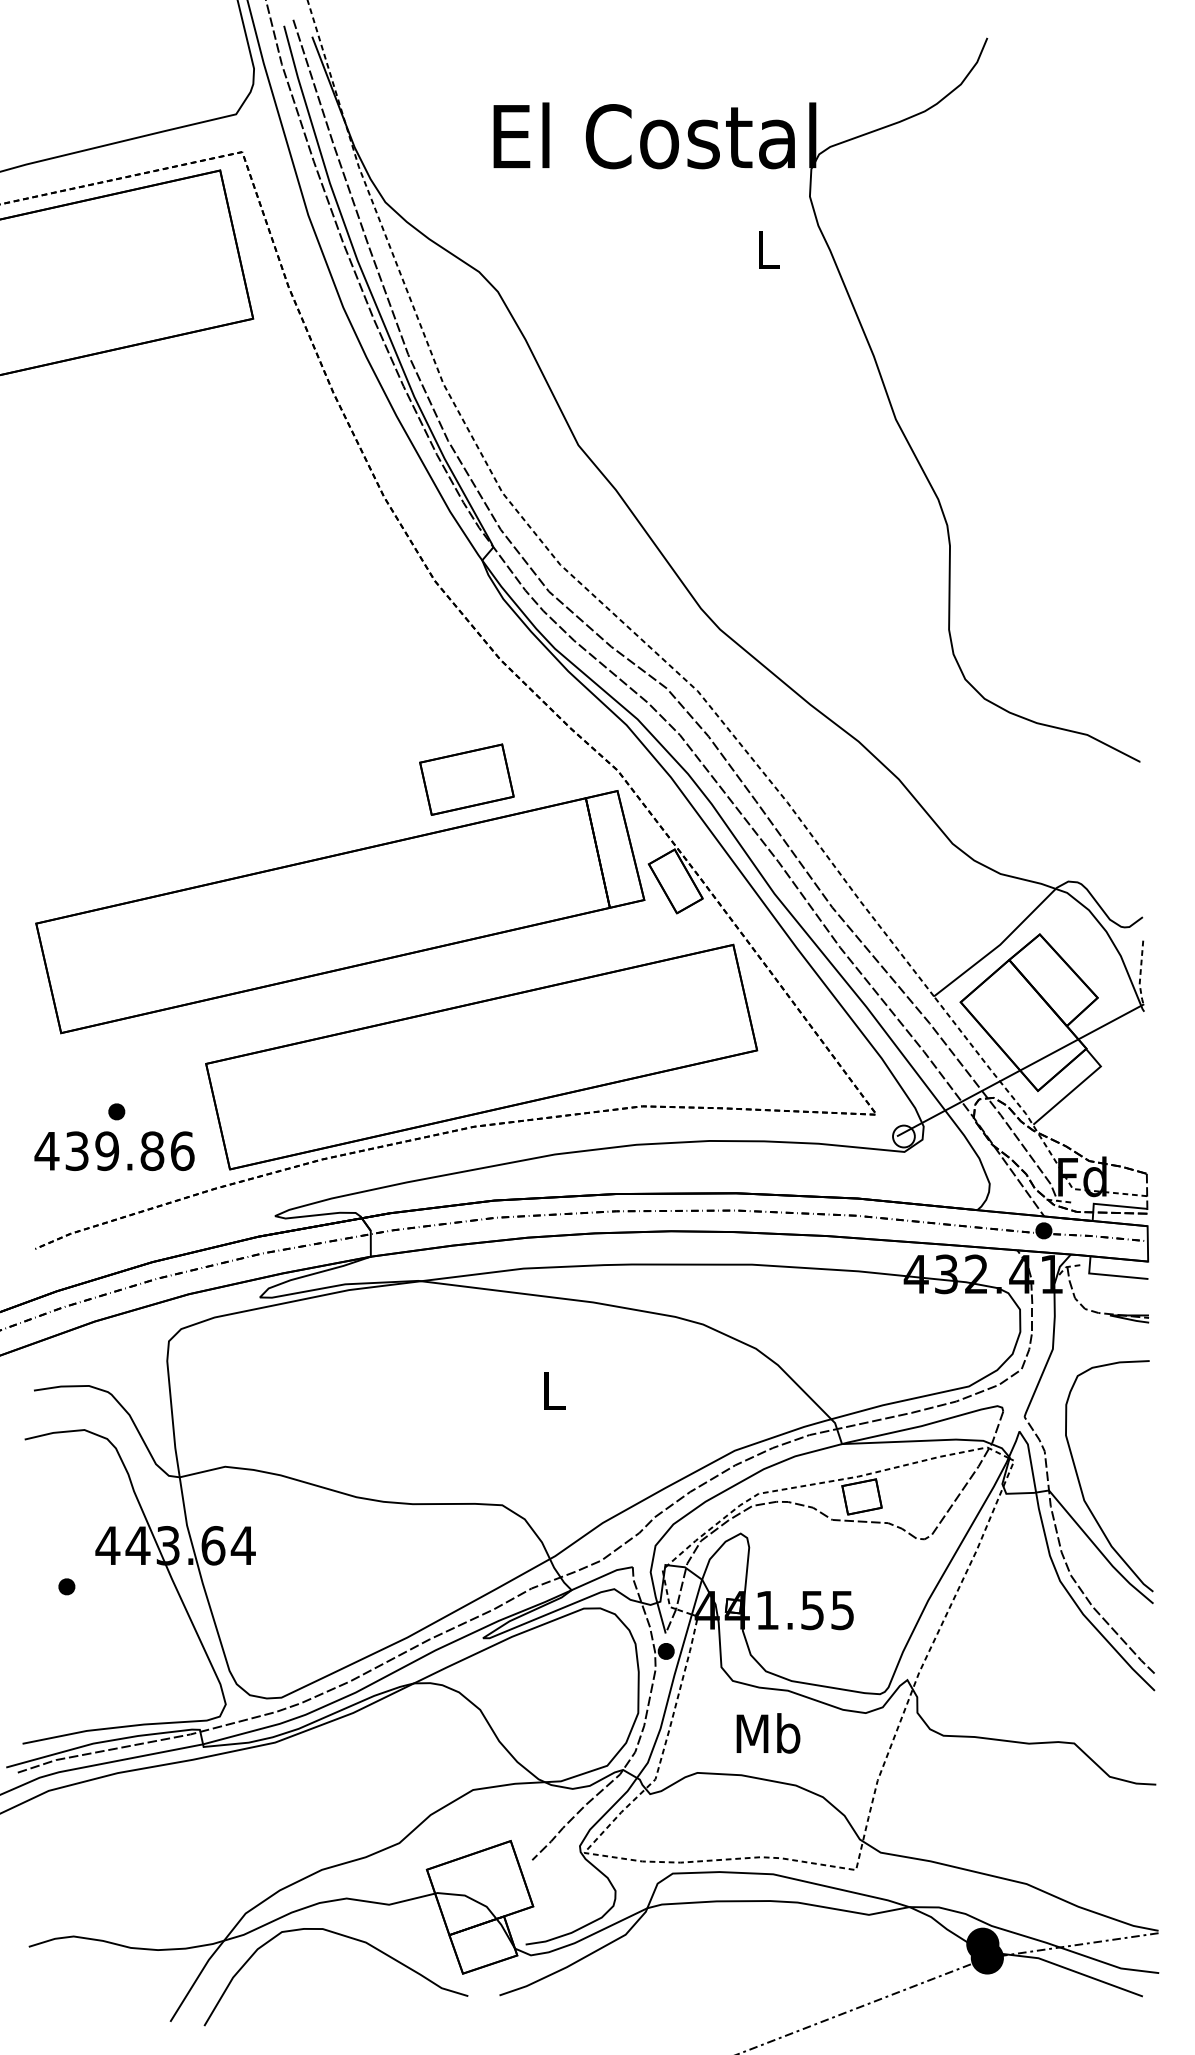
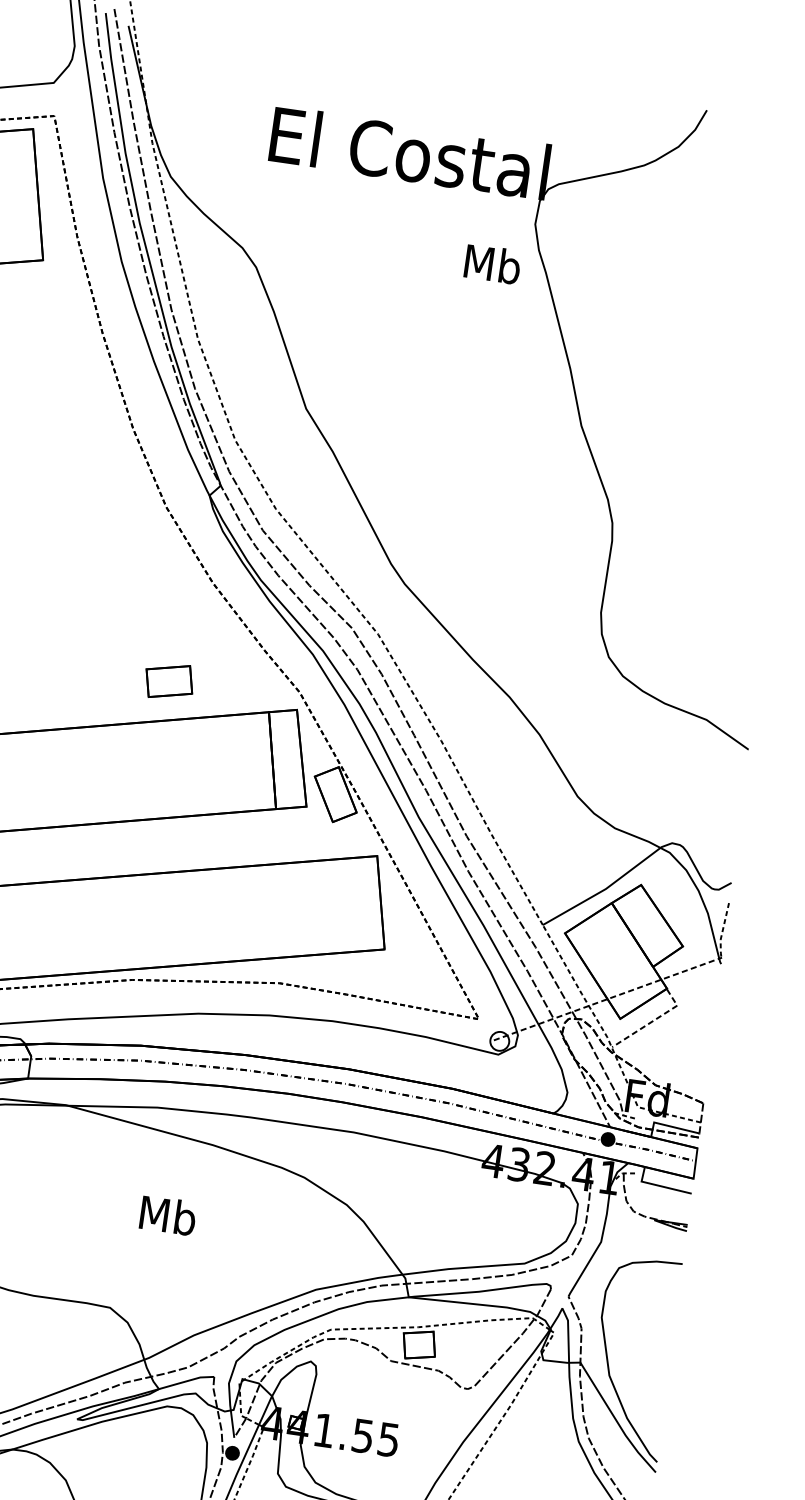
text: (767, 249) -> (492, 264), L -> Mb
part: (466, 779) -> (169, 681), size x0.6
line: (1021, 1070) -> (608, 999), solid -> dashed
line: (1076, 1087) -> (653, 1020), solid -> dashed
text: (553, 1390) -> (168, 1215), L -> Mb

